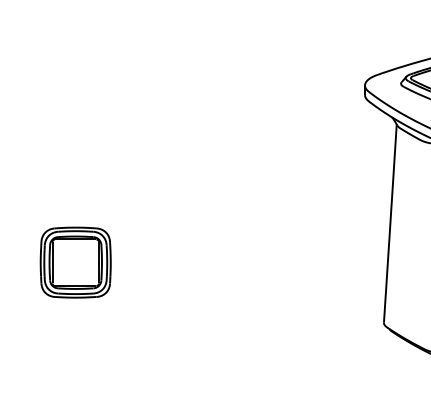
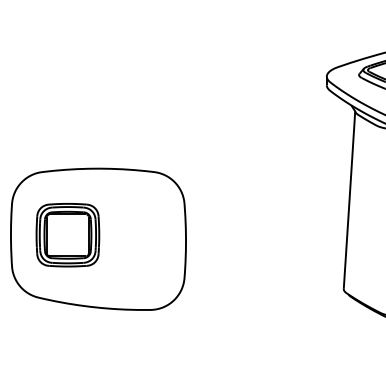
part: (109, 266) -> (98, 238), added

